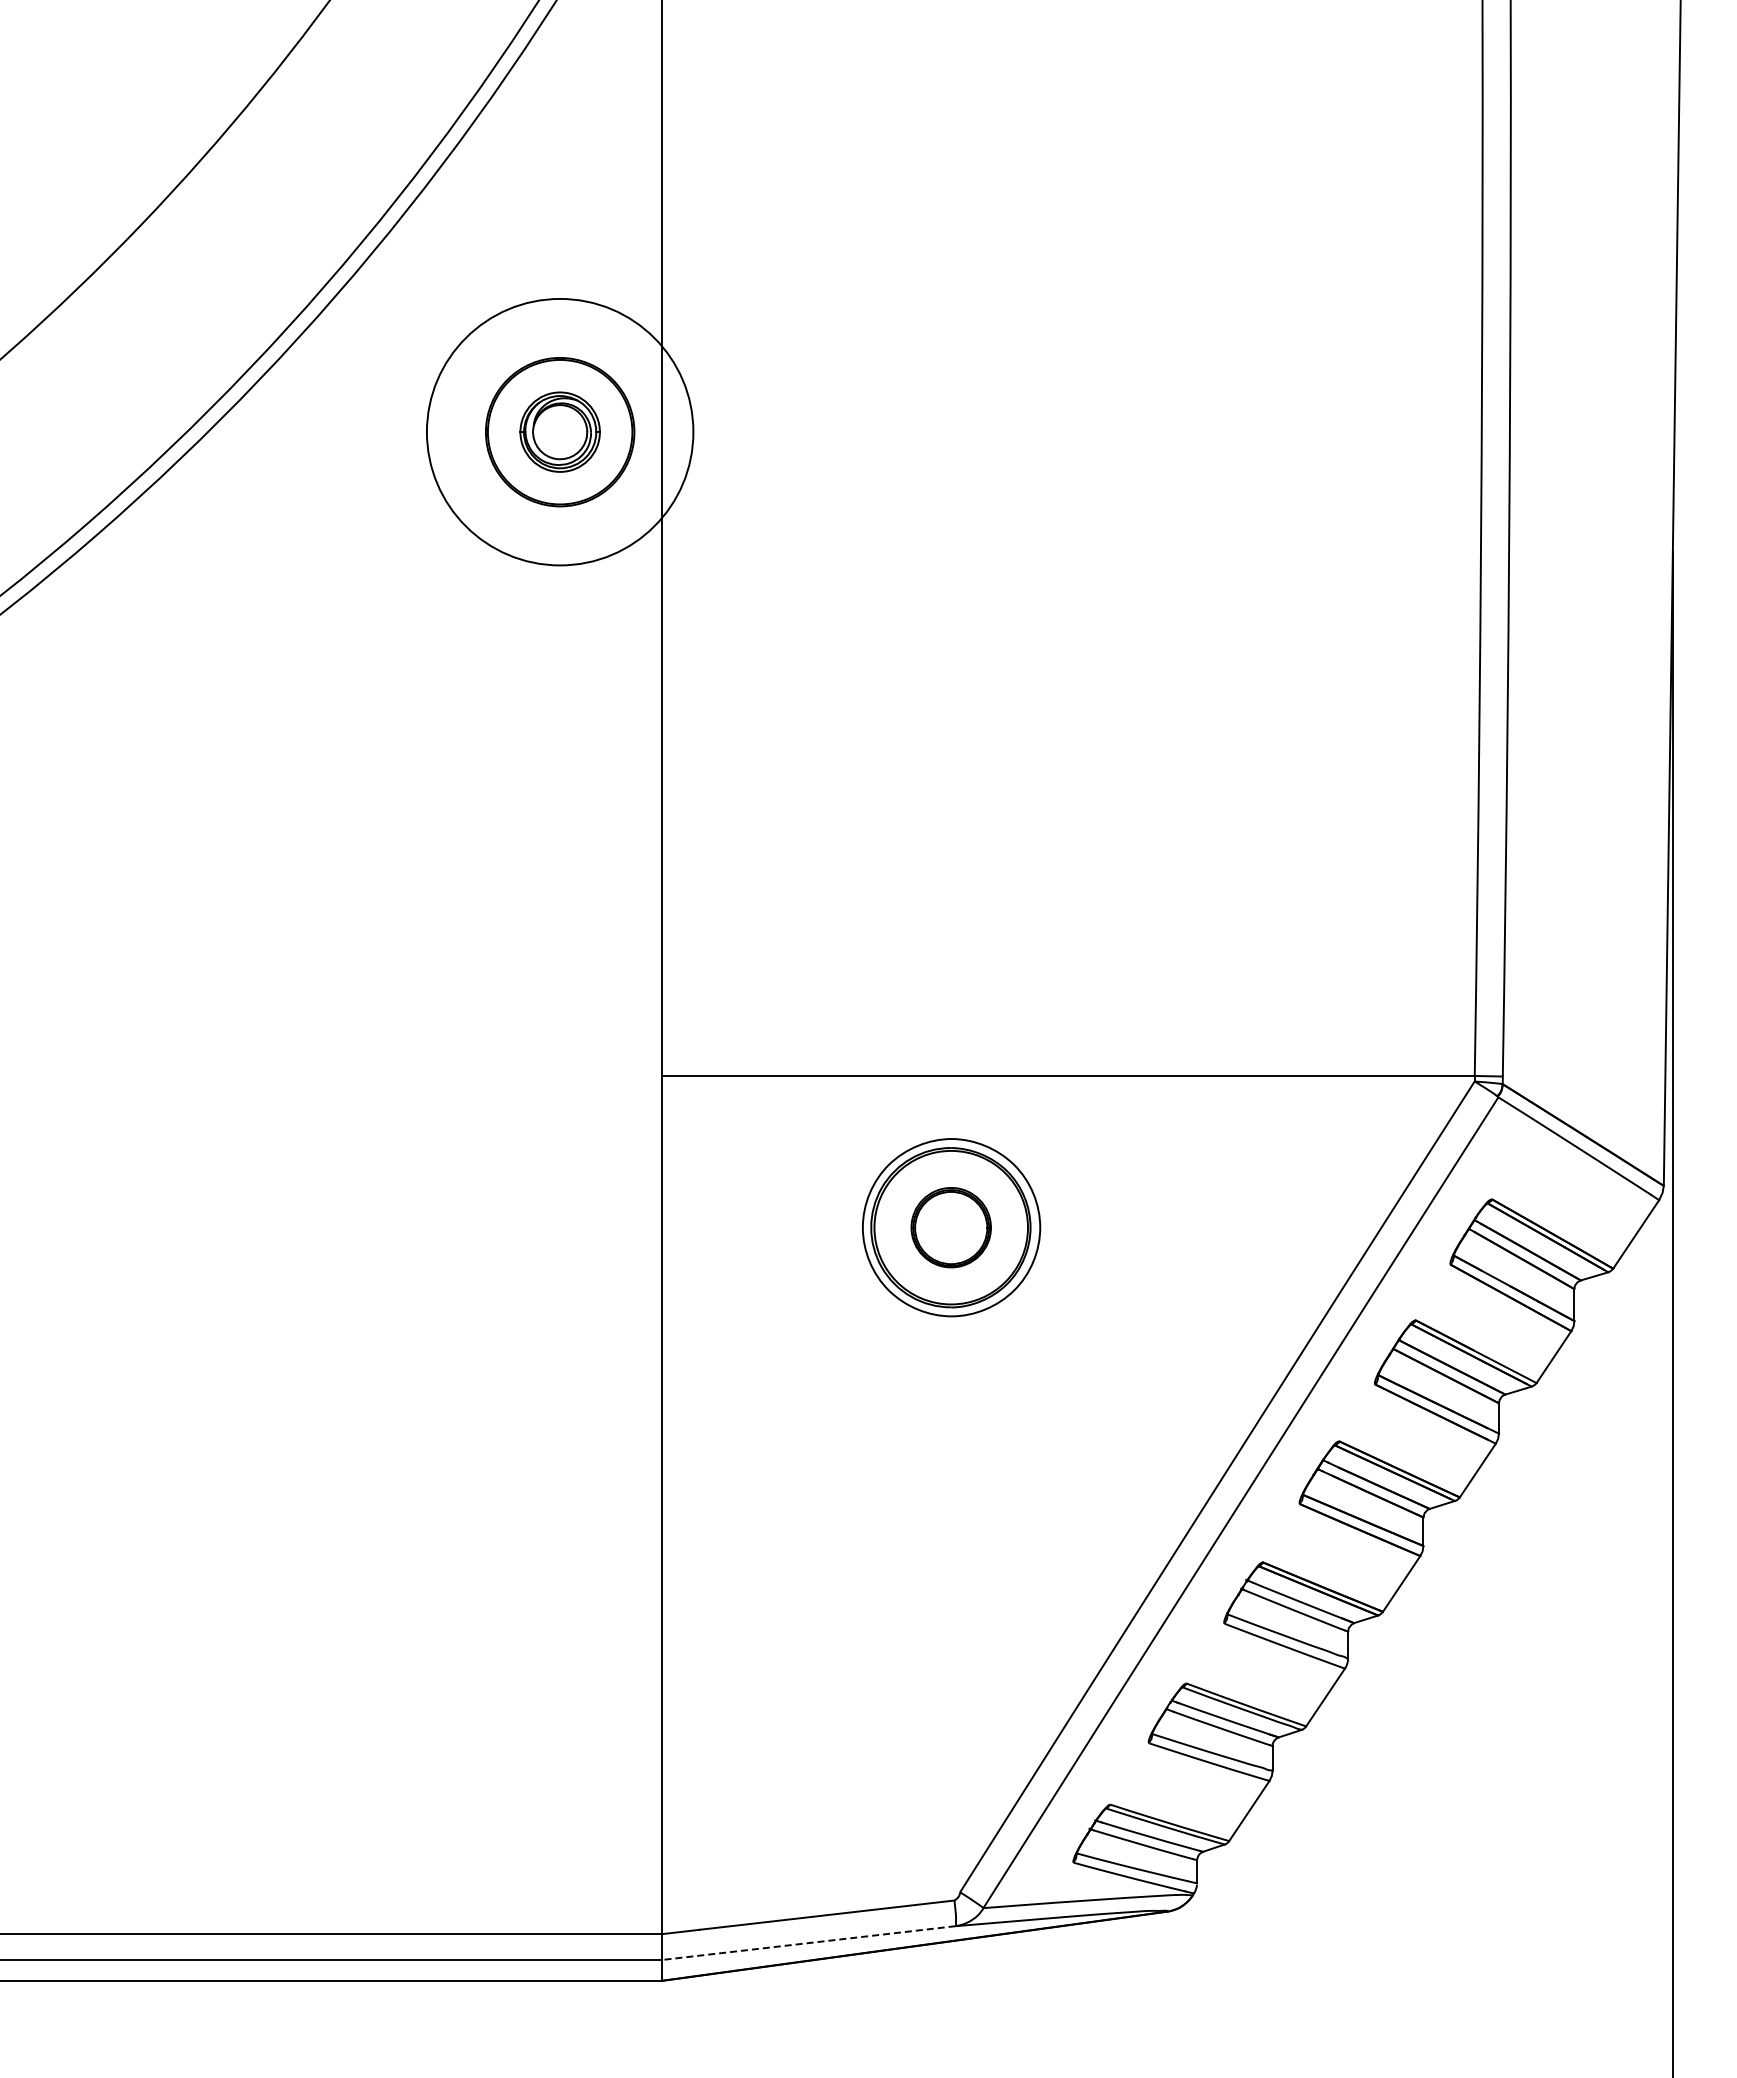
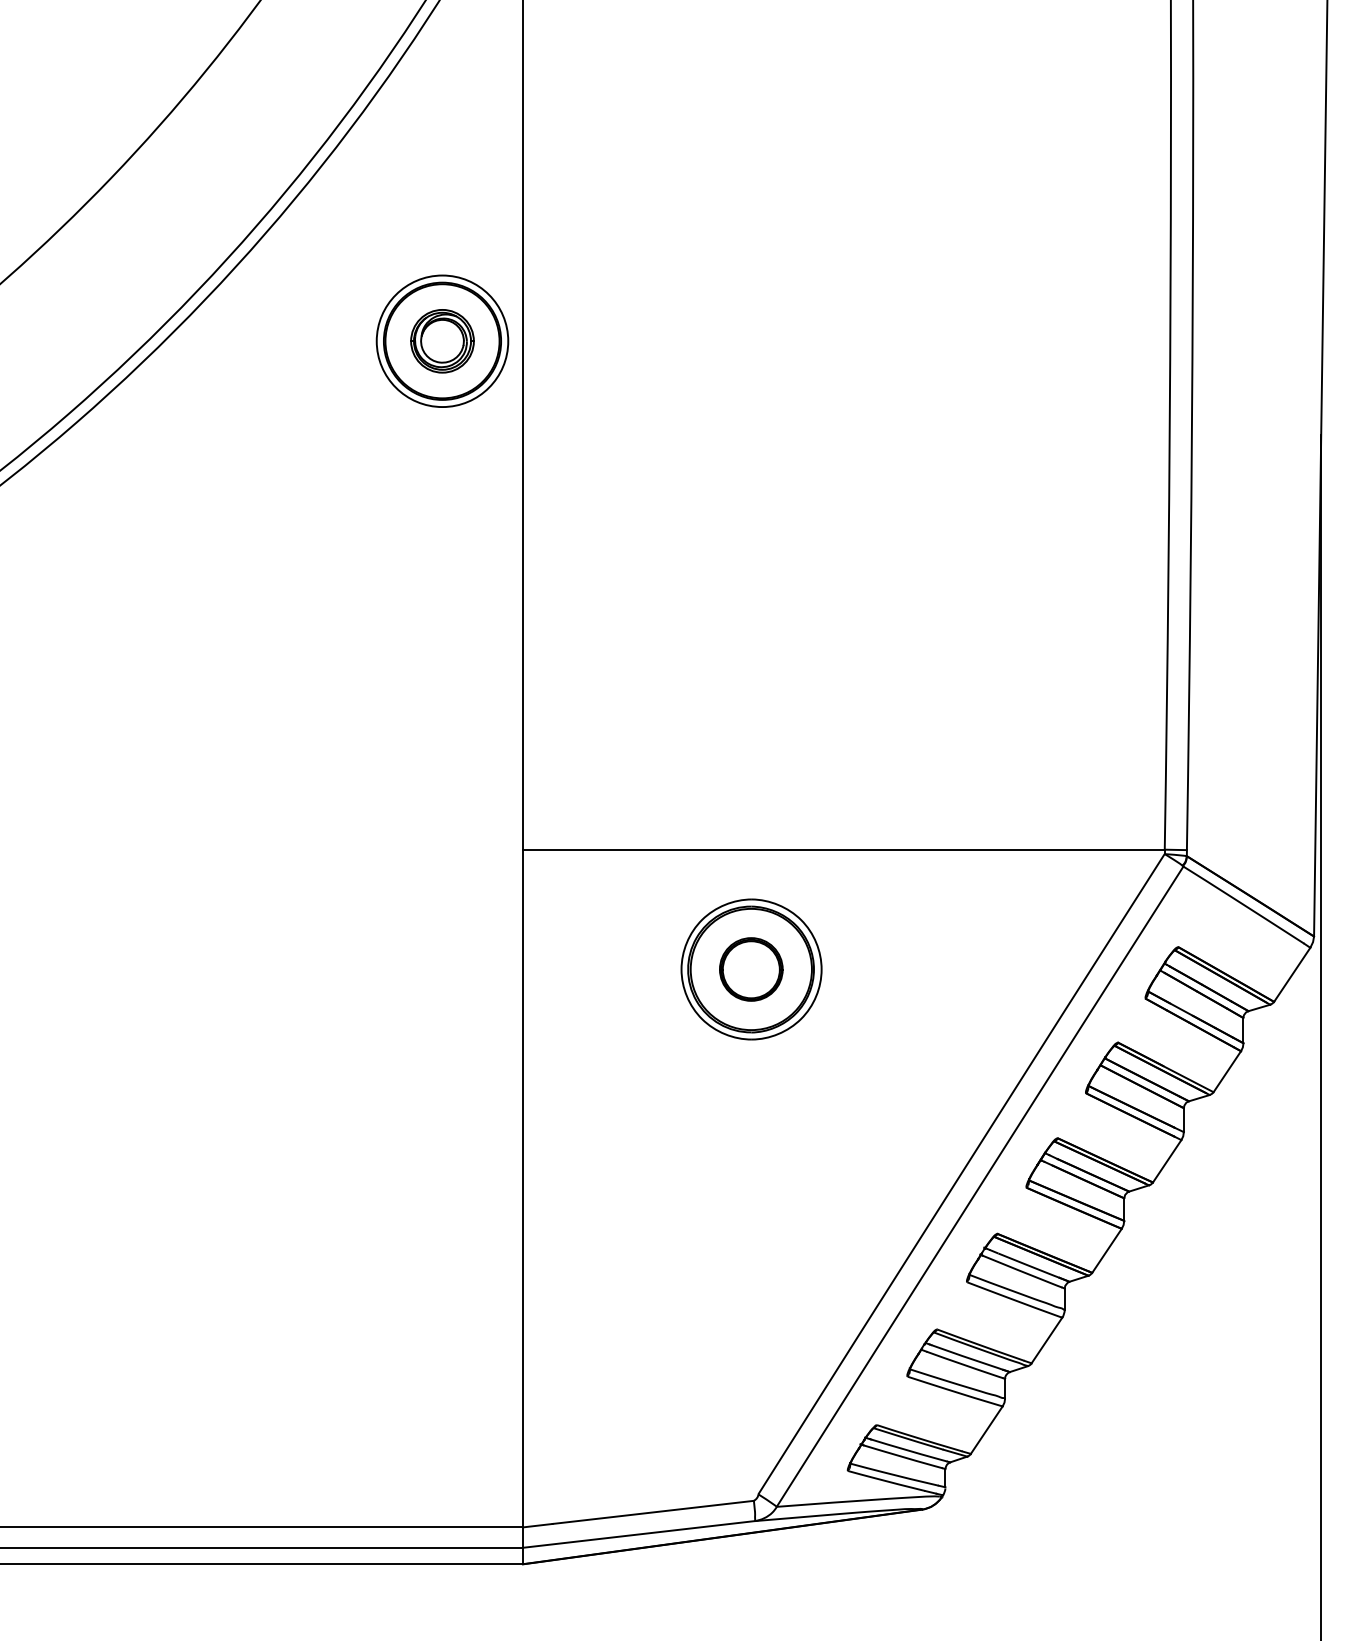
circle: (559, 431) -> (441, 340), size x0.62
line: (808, 1943) -> (638, 1534), dashed -> solid

